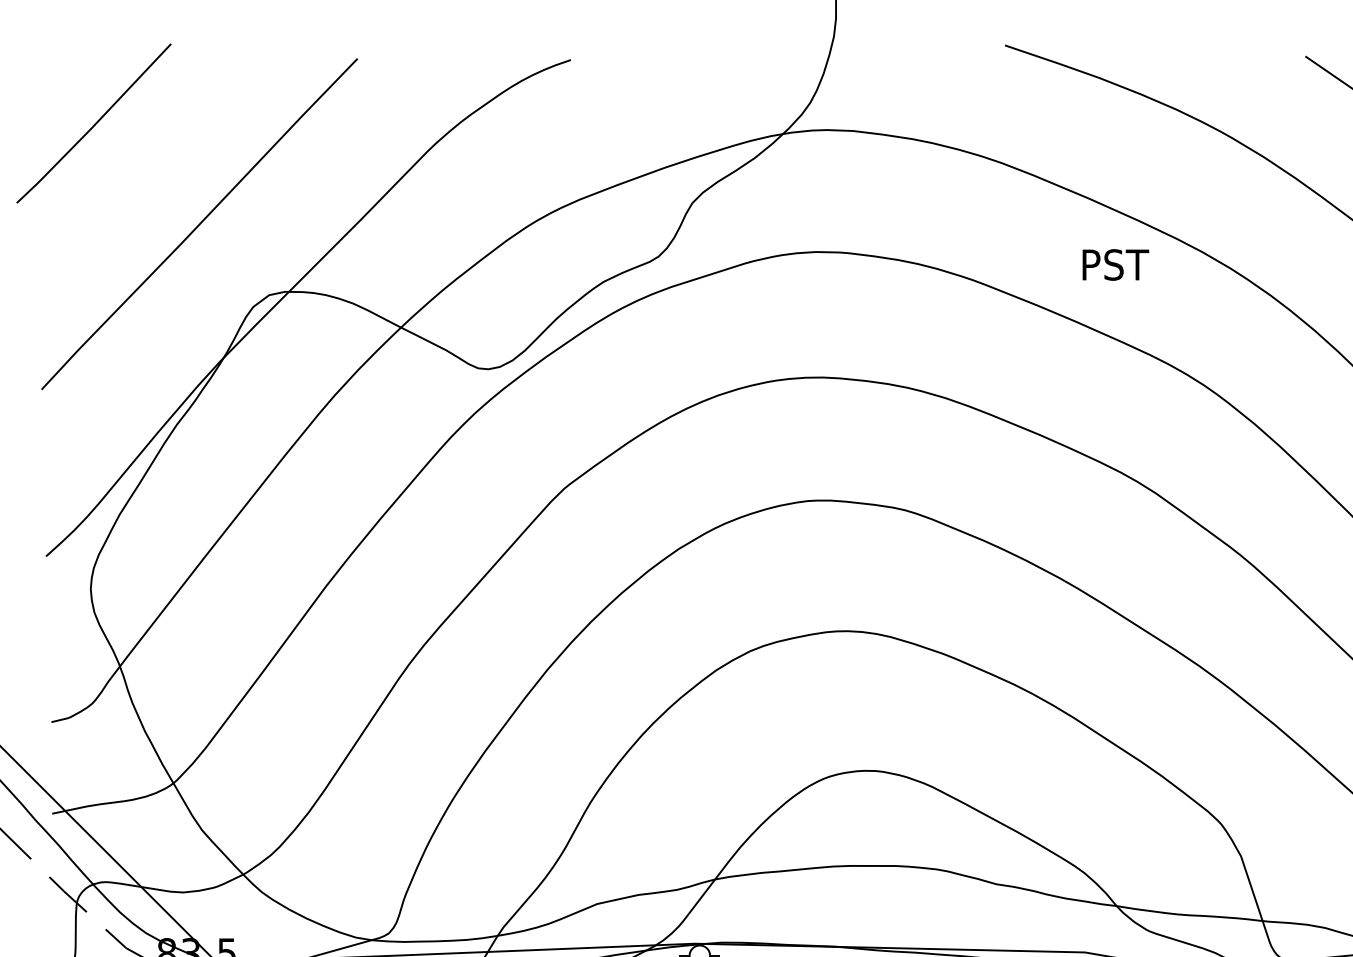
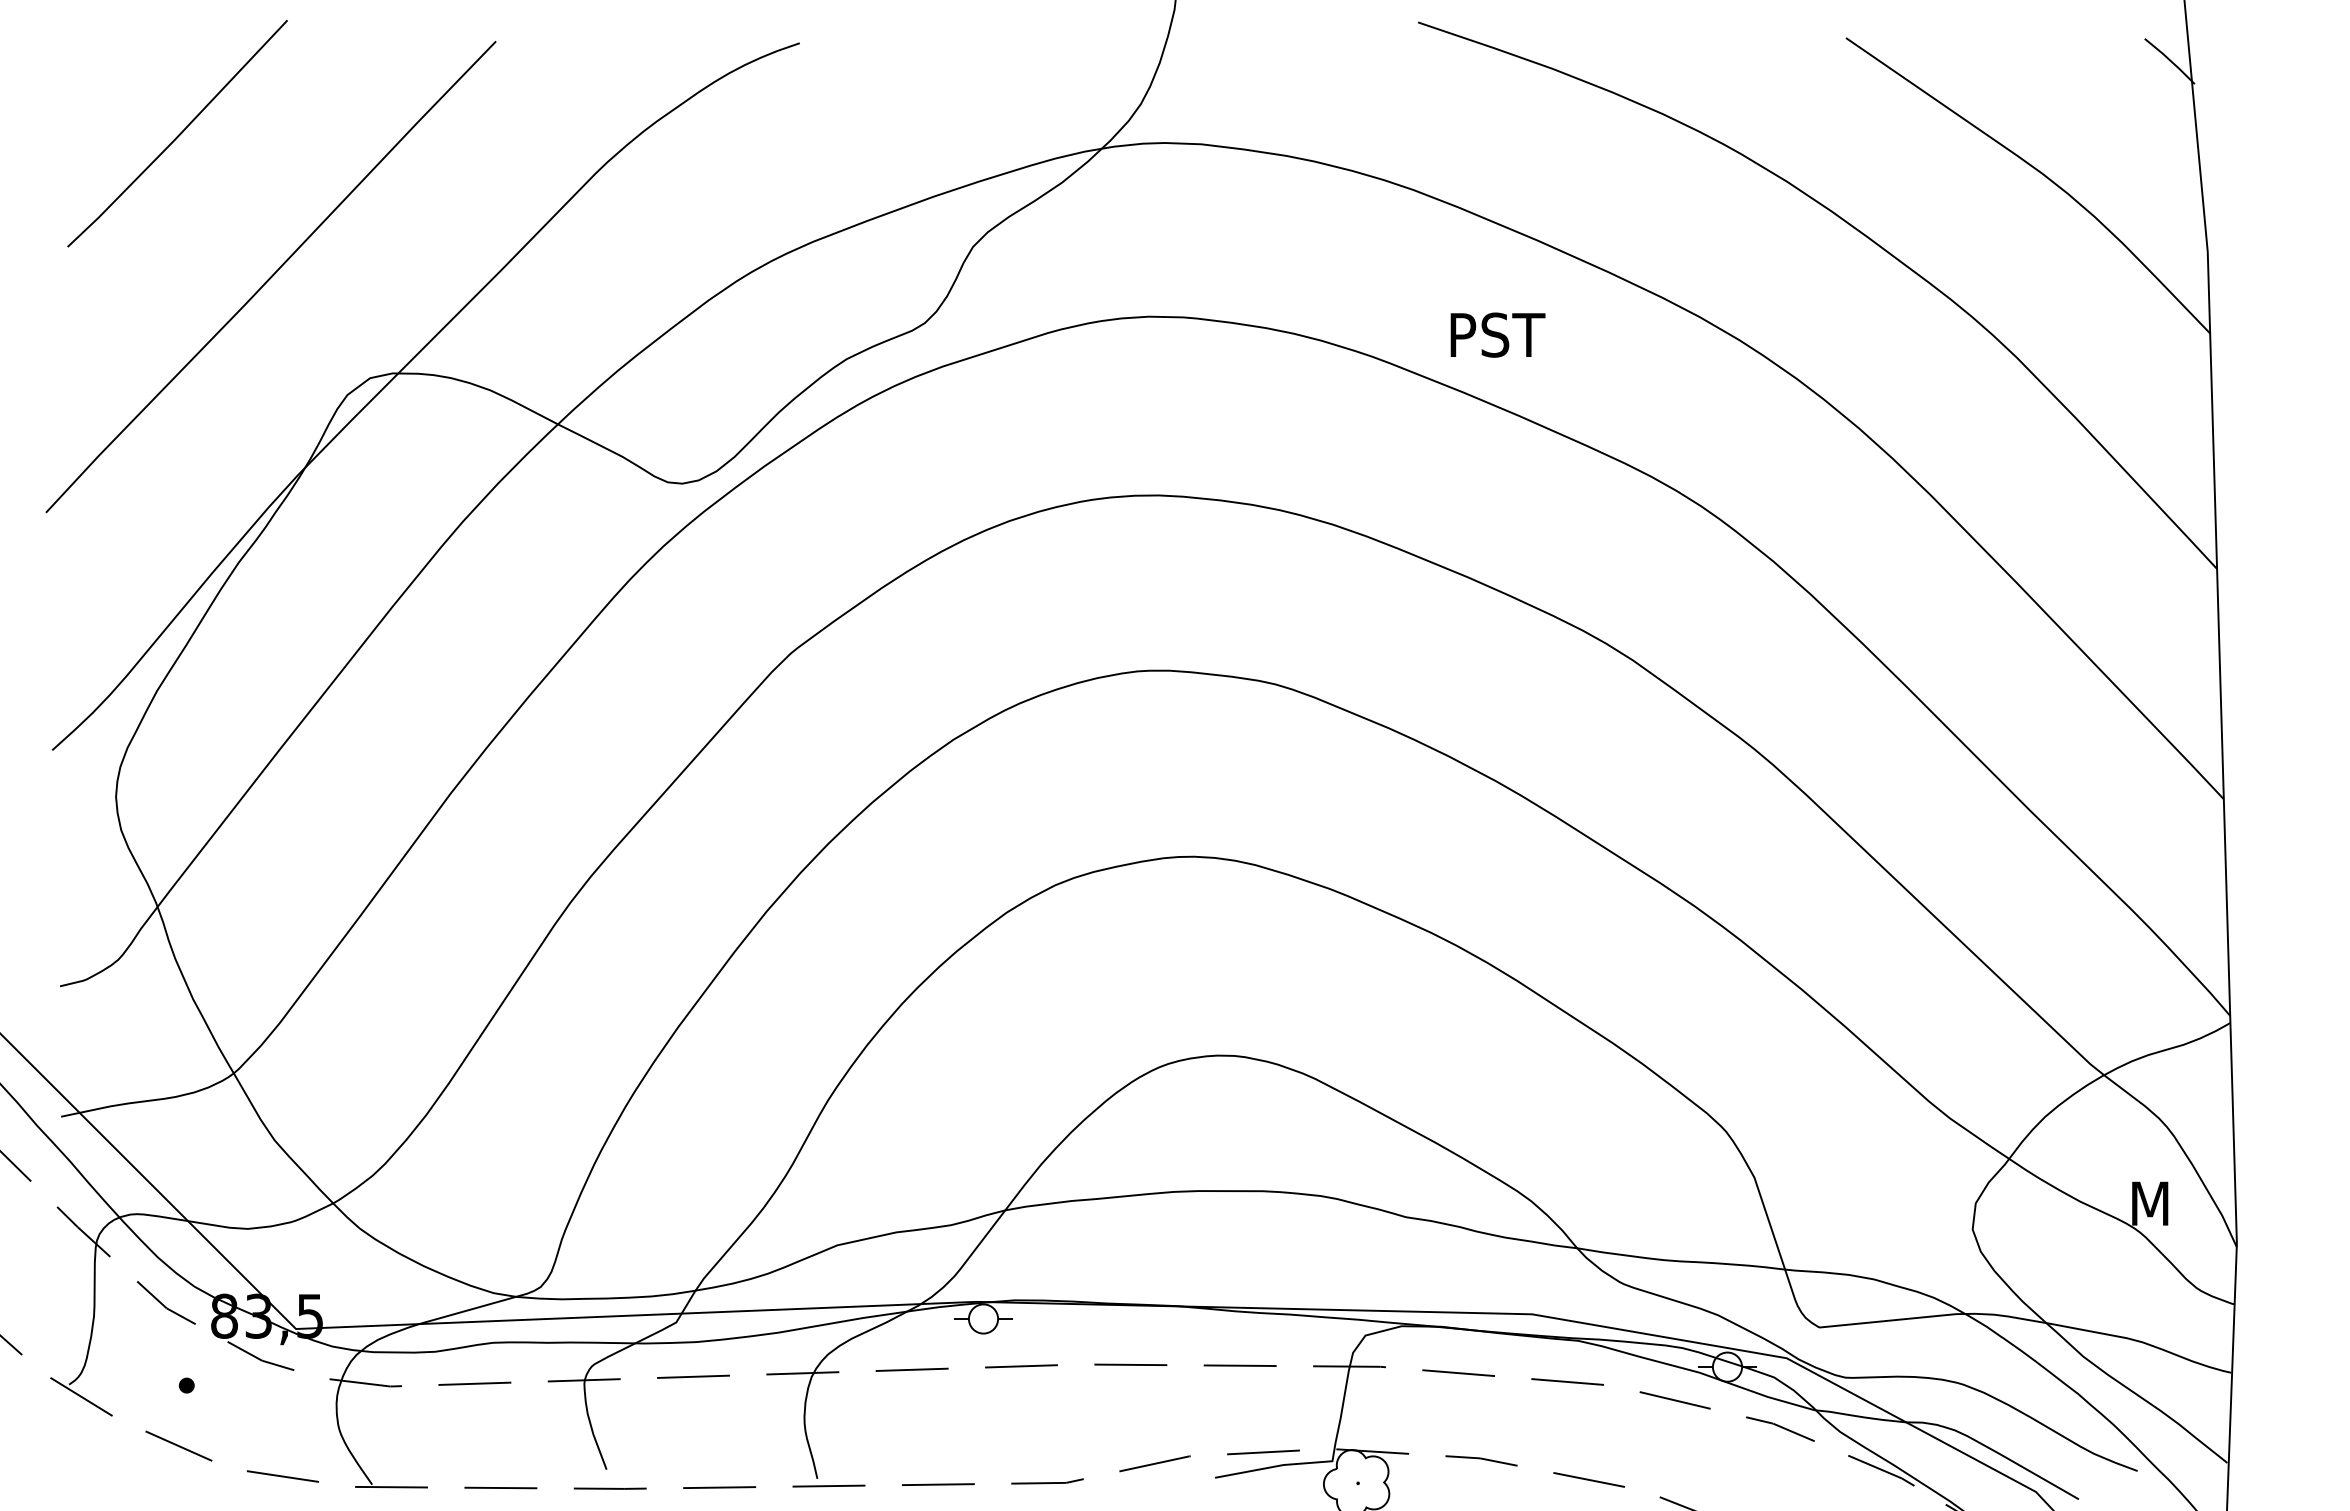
line: (94, 124) -> (178, 134), moved
text: (1115, 264) -> (1497, 334), moved

